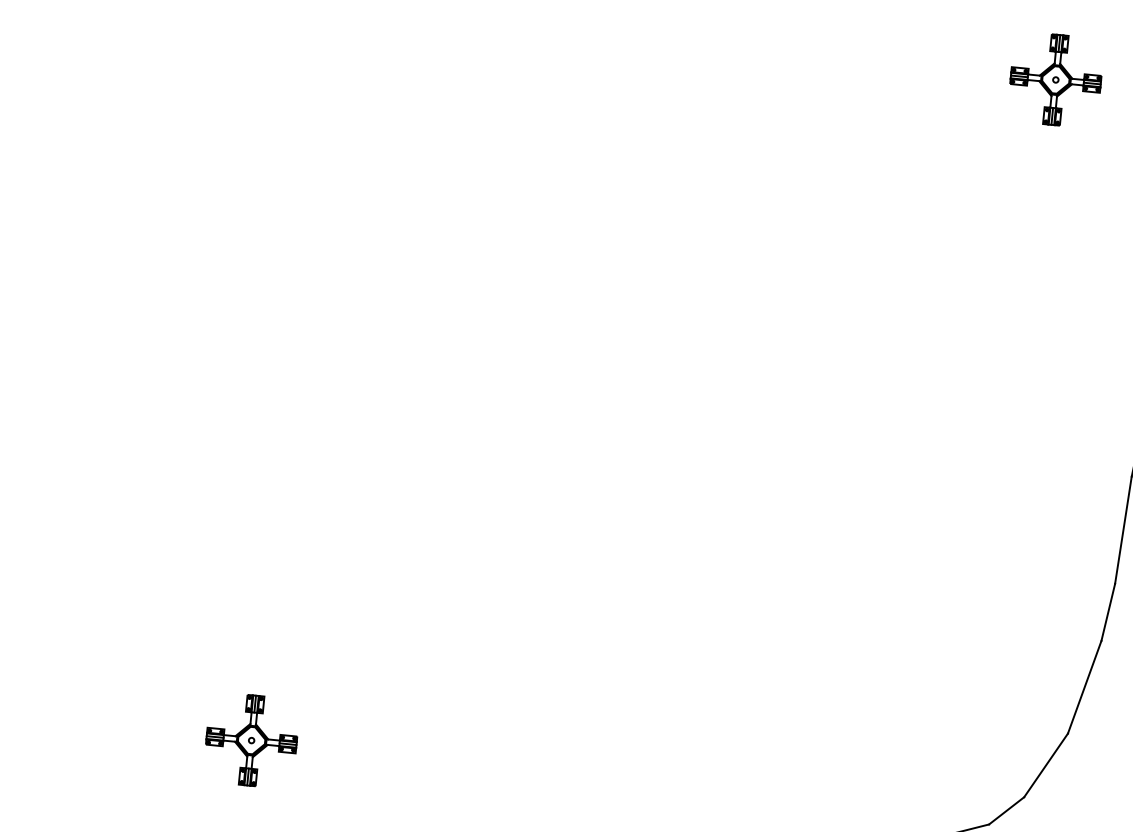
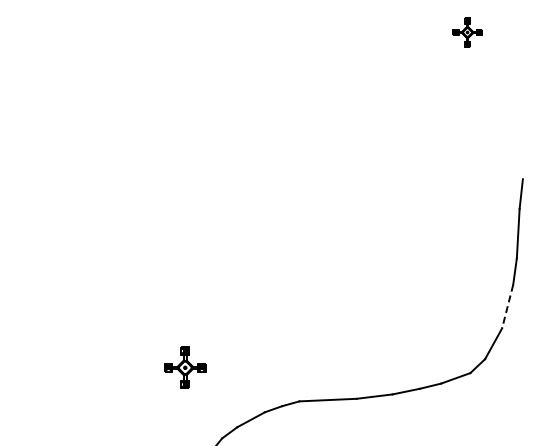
part: (1055, 79) -> (467, 32), size x0.7
line: (1084, 689) -> (507, 307), solid -> dashed
part: (252, 739) -> (185, 367), moved

